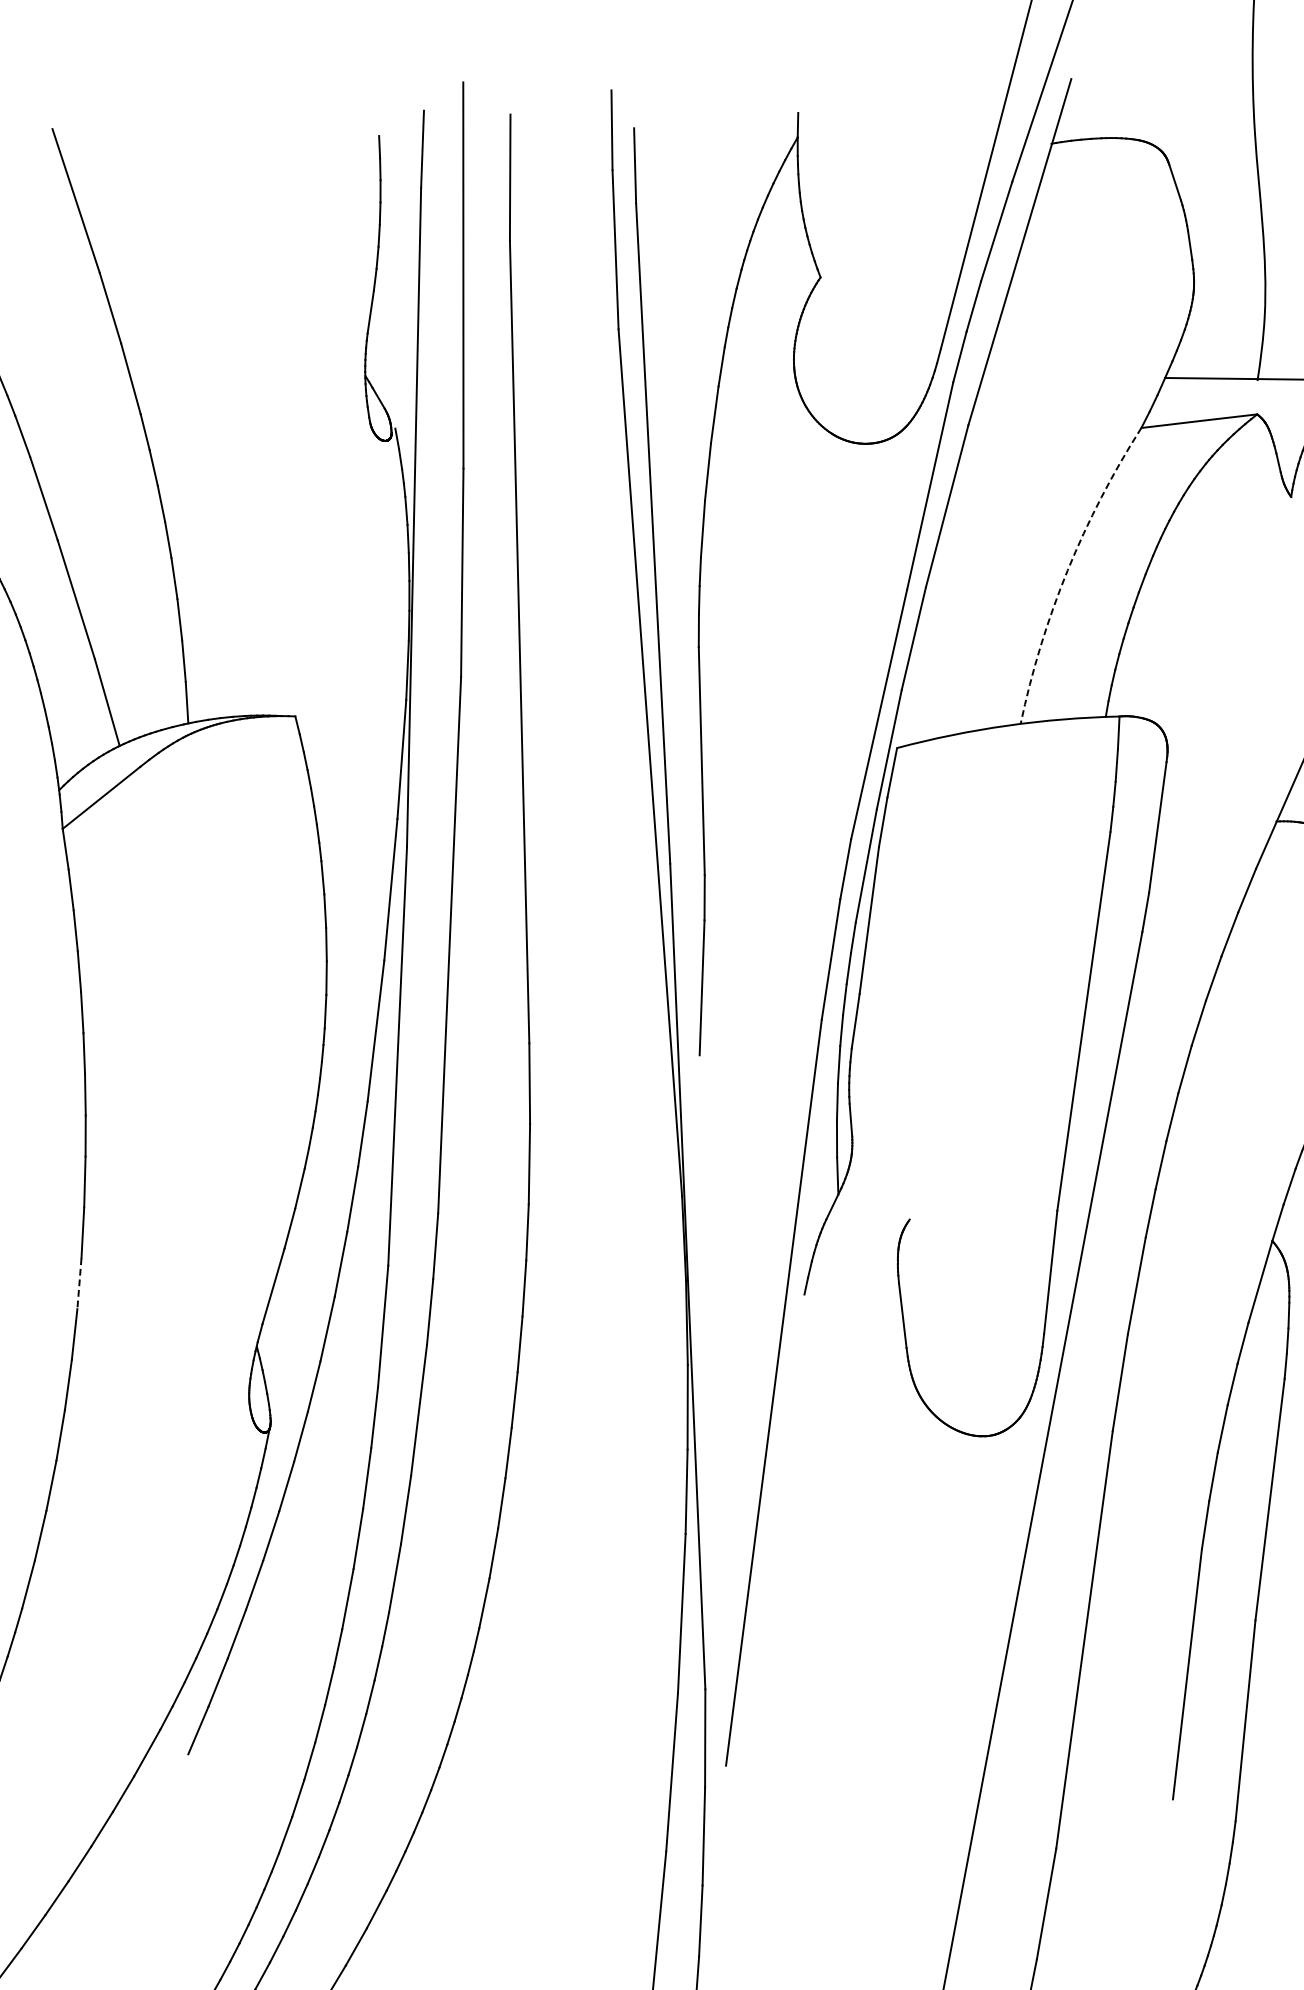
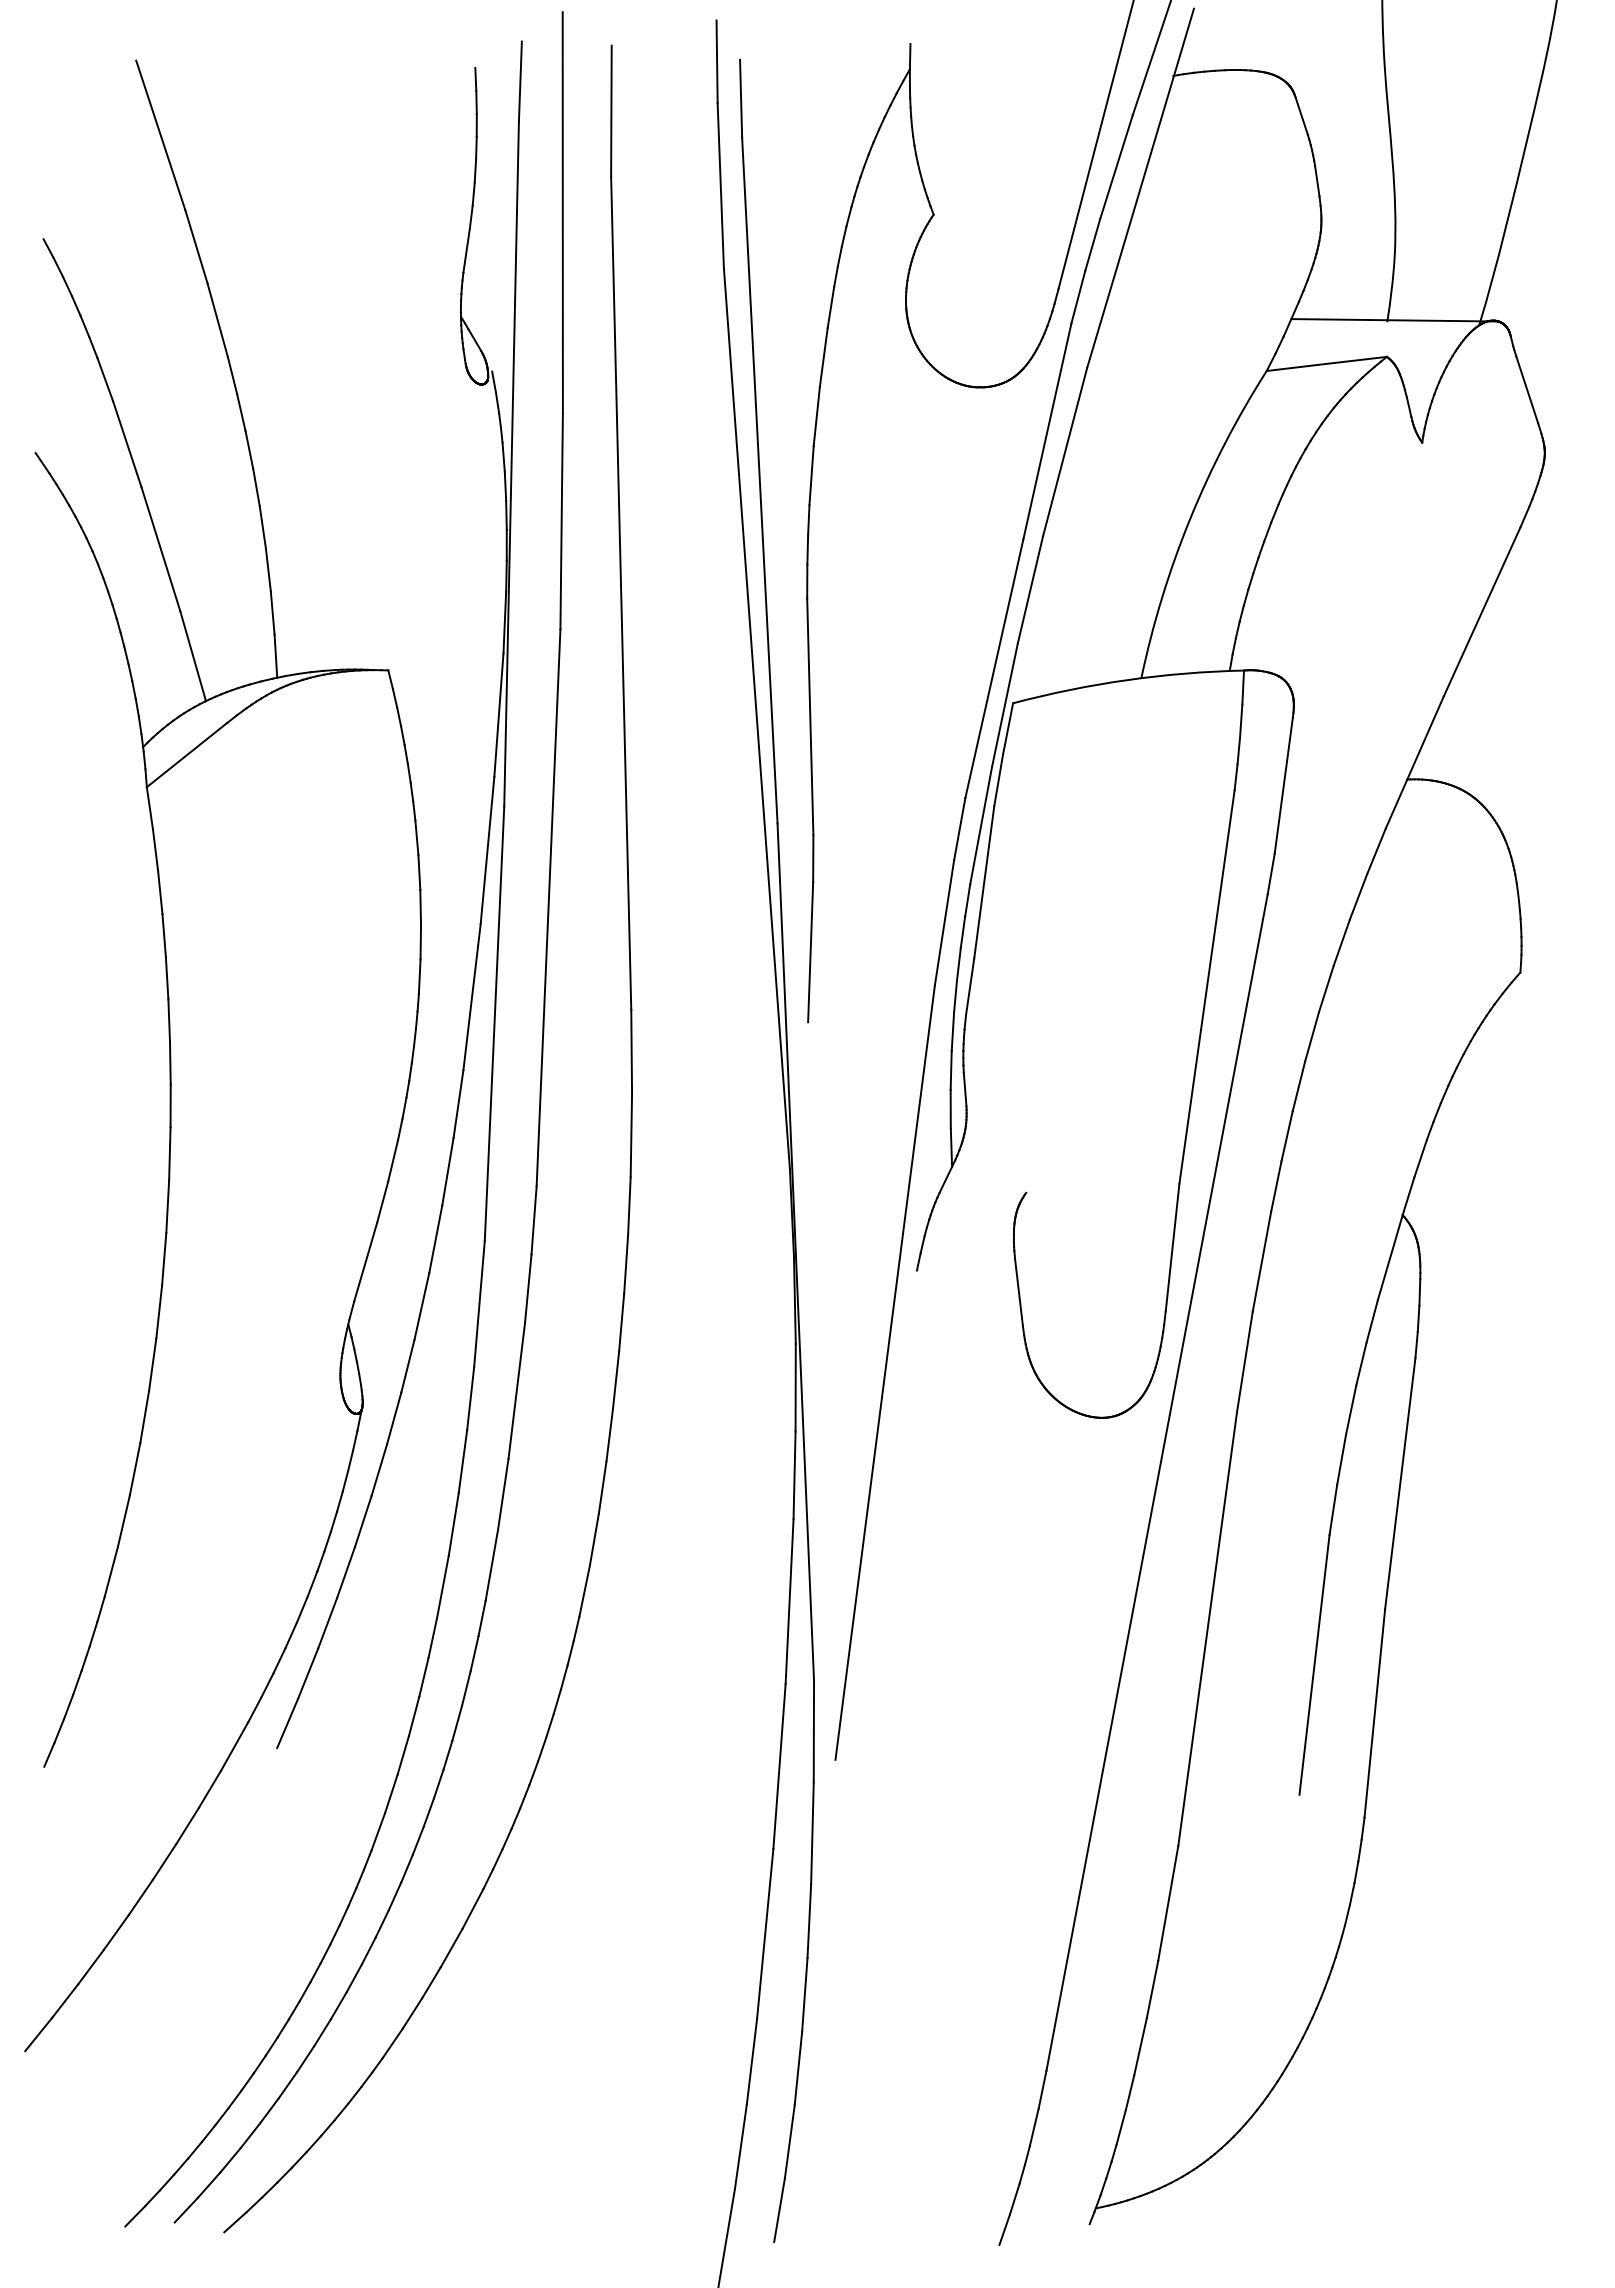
arc: (1067, 570) -> (1190, 518), dashed -> solid
line: (79, 1283) -> (164, 1259), dashed -> solid

